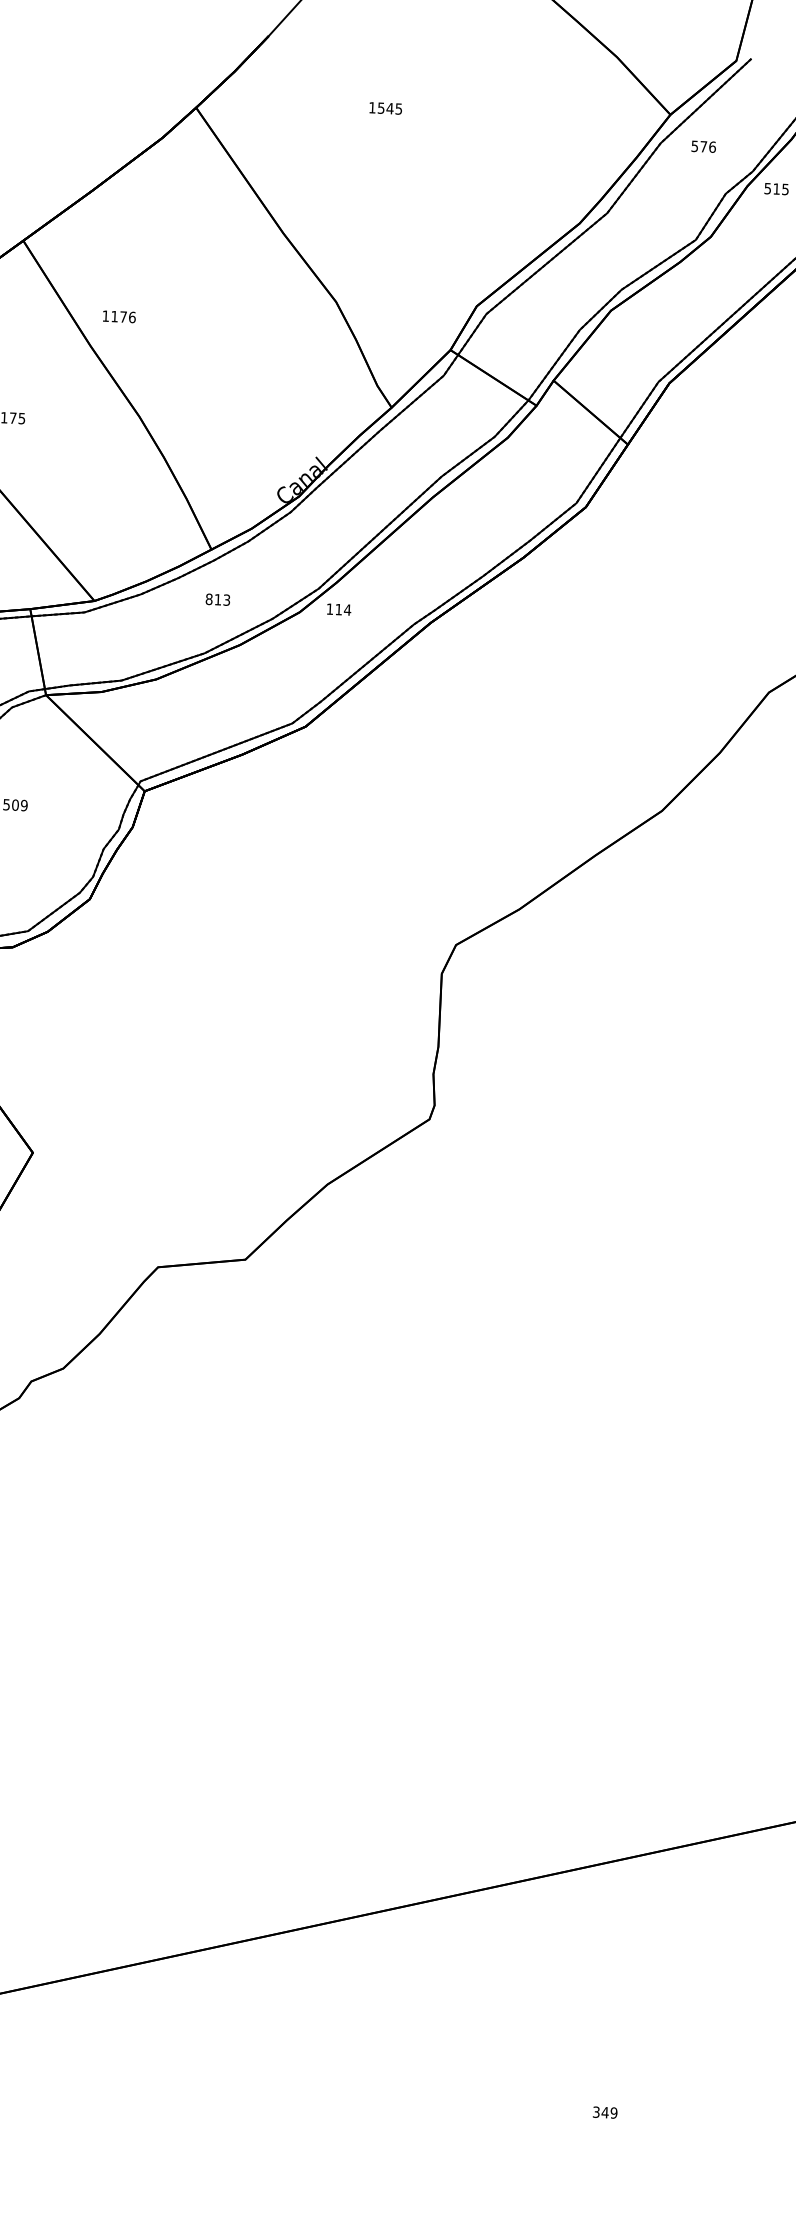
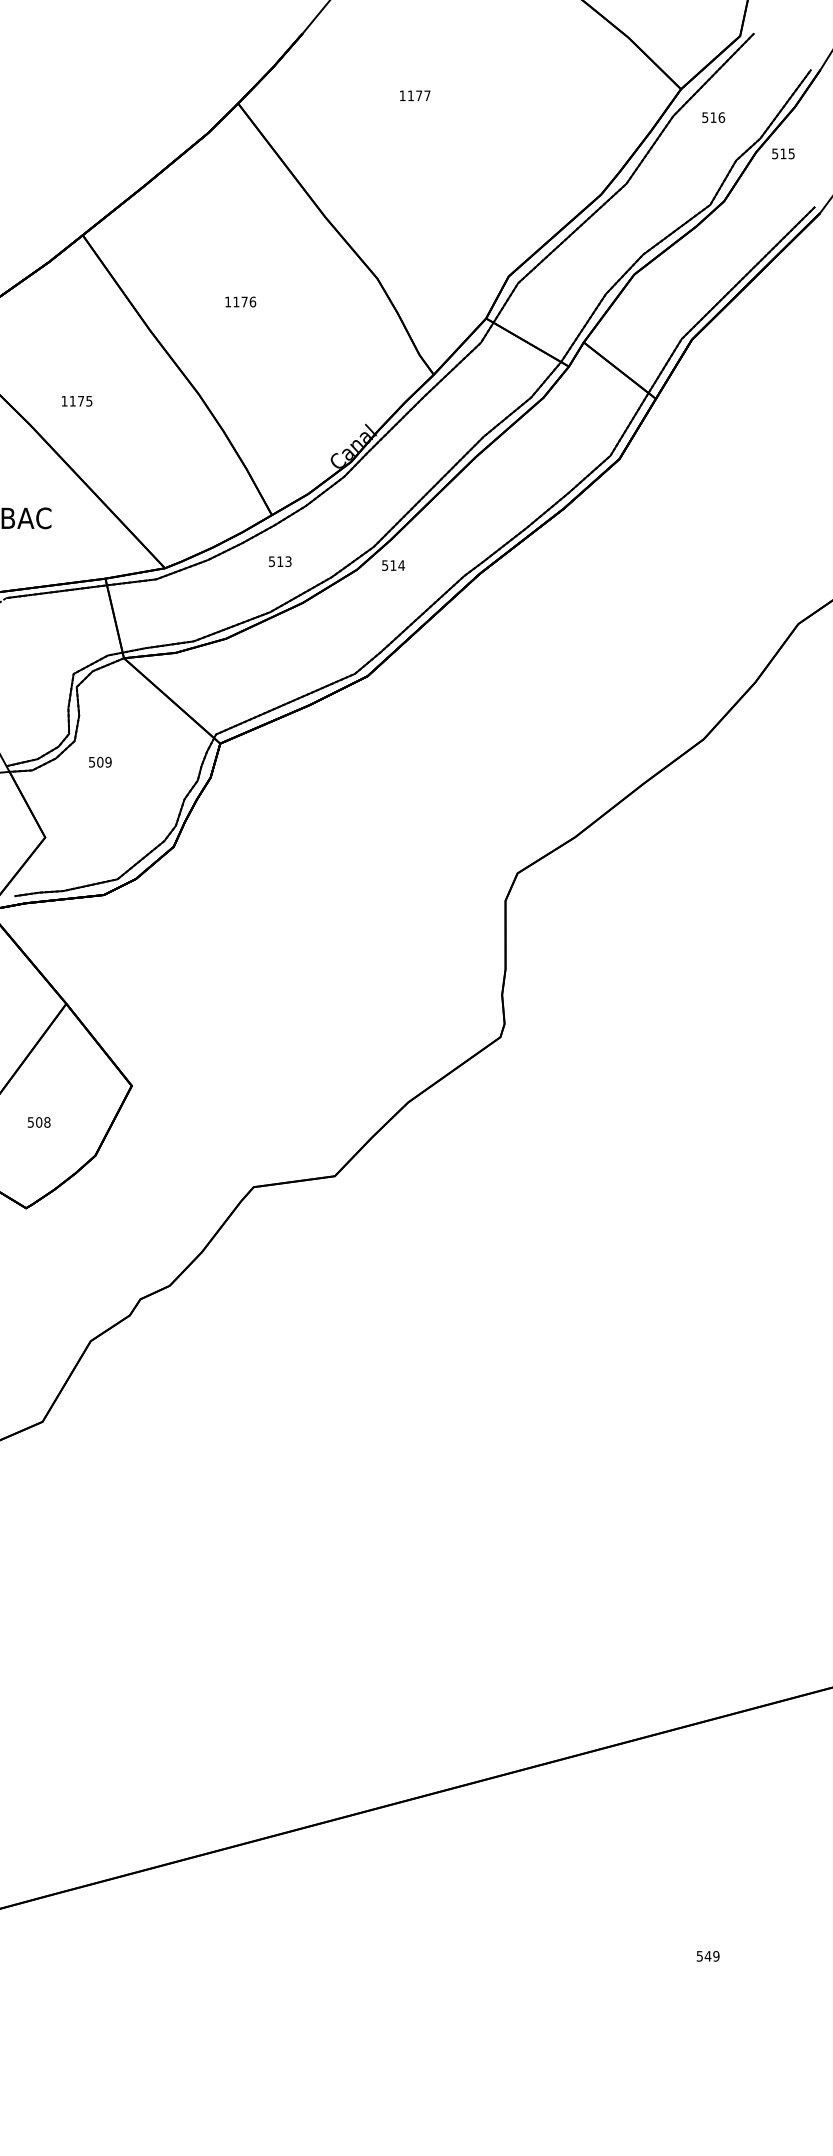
text: (389, 108) -> (418, 95), 1545 -> 1177
text: (703, 146) -> (713, 117), 576 -> 516
text: (119, 316) -> (240, 301), moved
text: (208, 599) -> (271, 561), 813 -> 513
text: (330, 609) -> (385, 565), 114 -> 514
text: (596, 2111) -> (699, 1955), 349 -> 549

